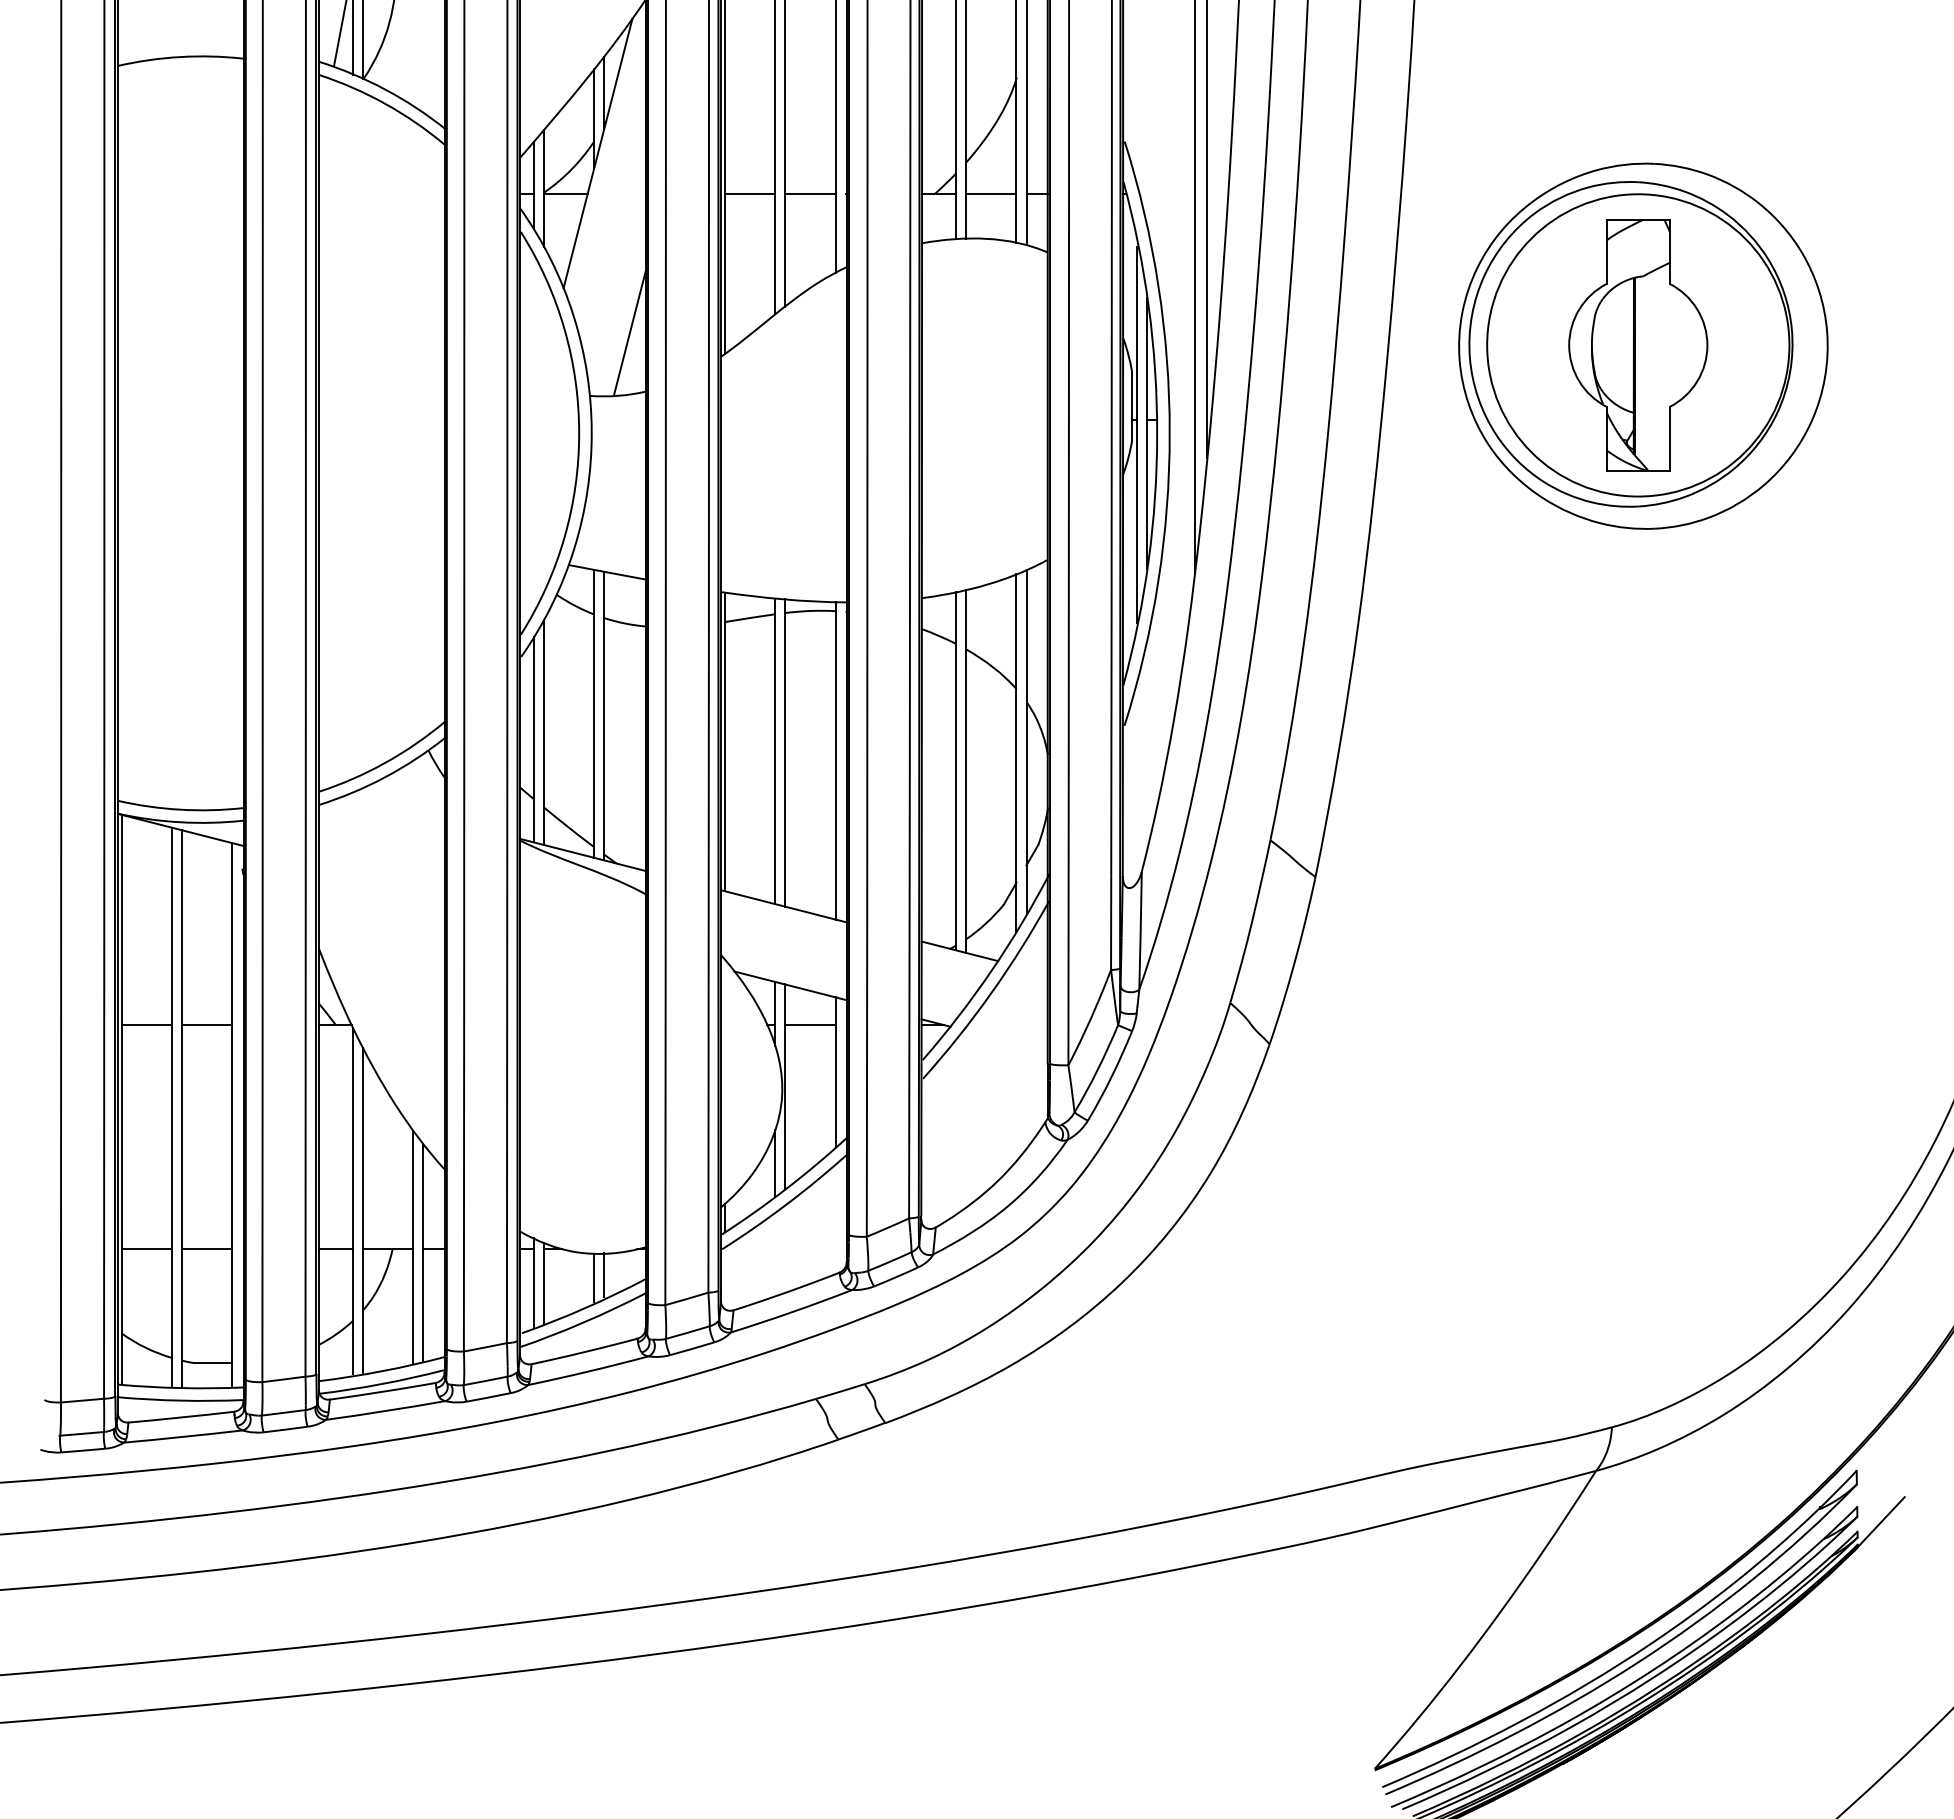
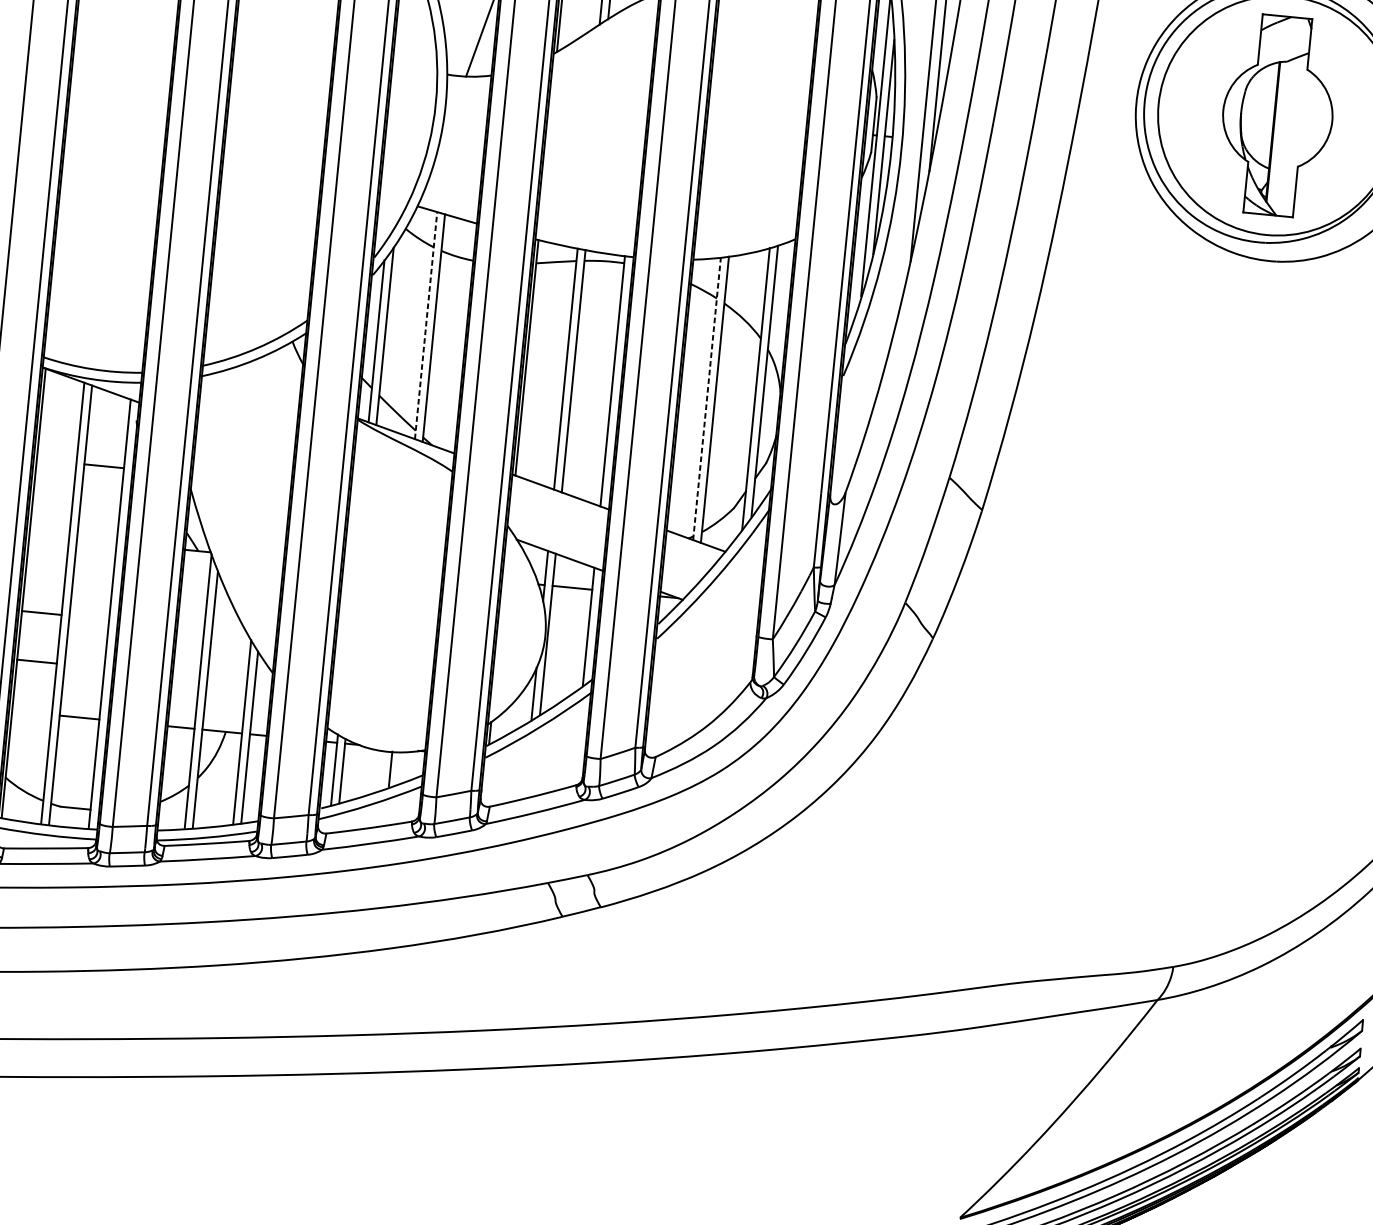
line: (594, 713) -> (426, 325), solid -> dashed
line: (956, 770) -> (707, 398), solid -> dashed
line: (146, 1025) -> (41, 613), moved
line: (207, 1025) -> (104, 466), moved
line: (146, 1248) -> (36, 661), moved
line: (594, 1277) -> (382, 770), removed

